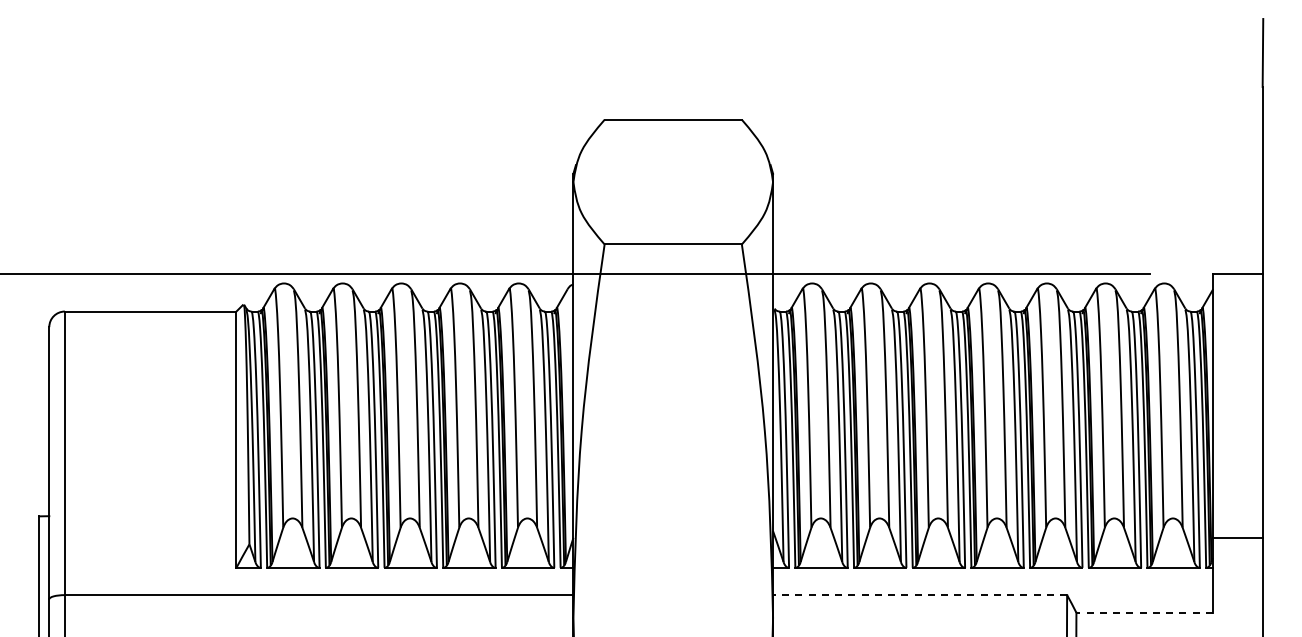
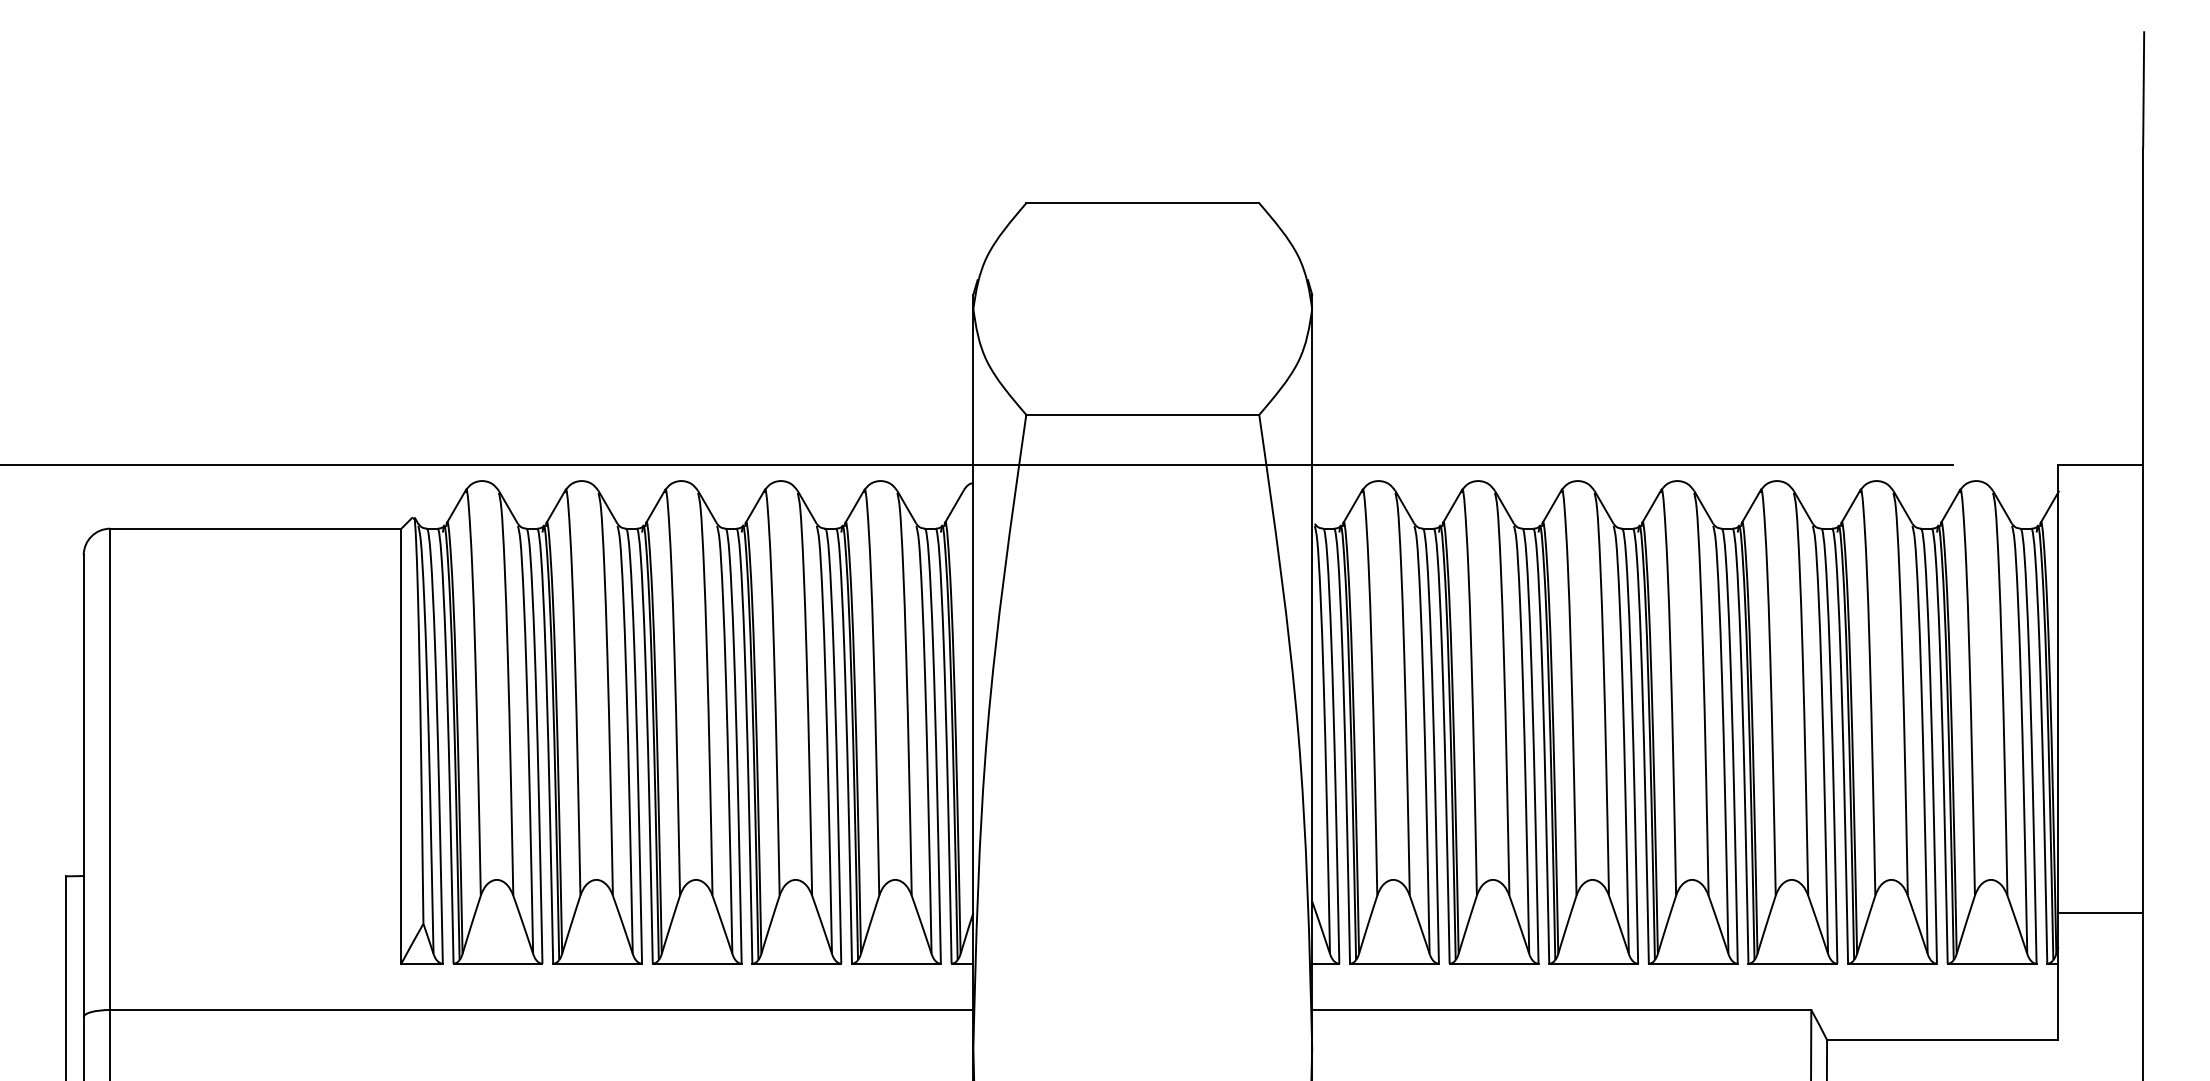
line: (919, 595) -> (1560, 1010), dashed -> solid
line: (1144, 612) -> (1942, 1039), dashed -> solid

